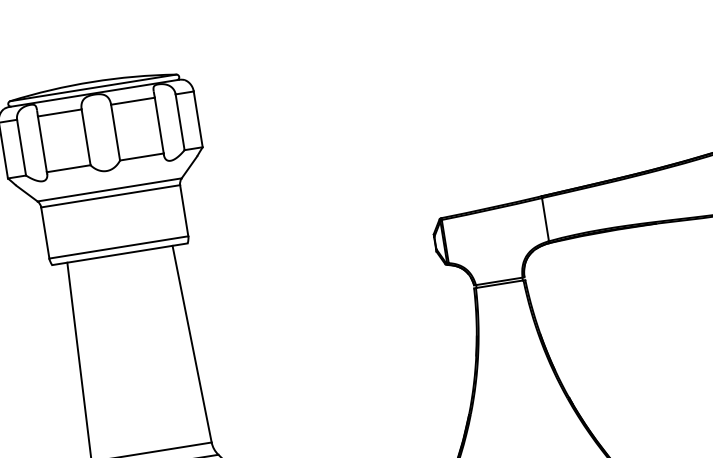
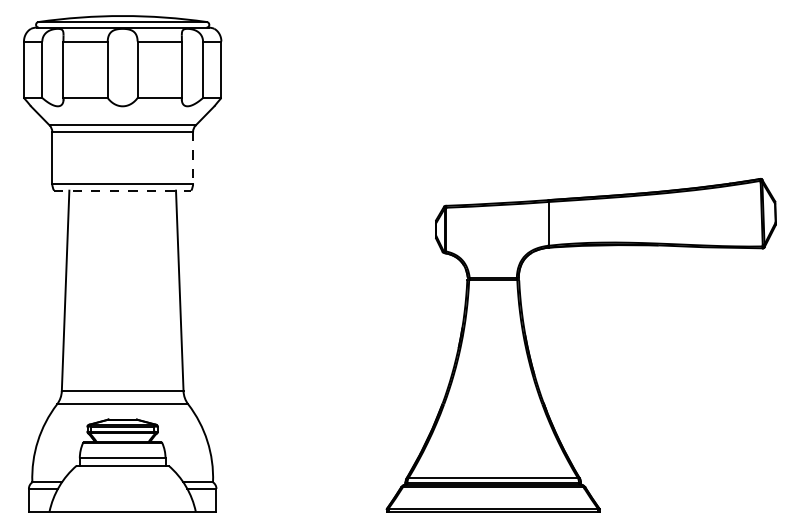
line: (184, 210) -> (193, 157), solid -> dashed
line: (119, 254) -> (122, 190), solid -> dashed

